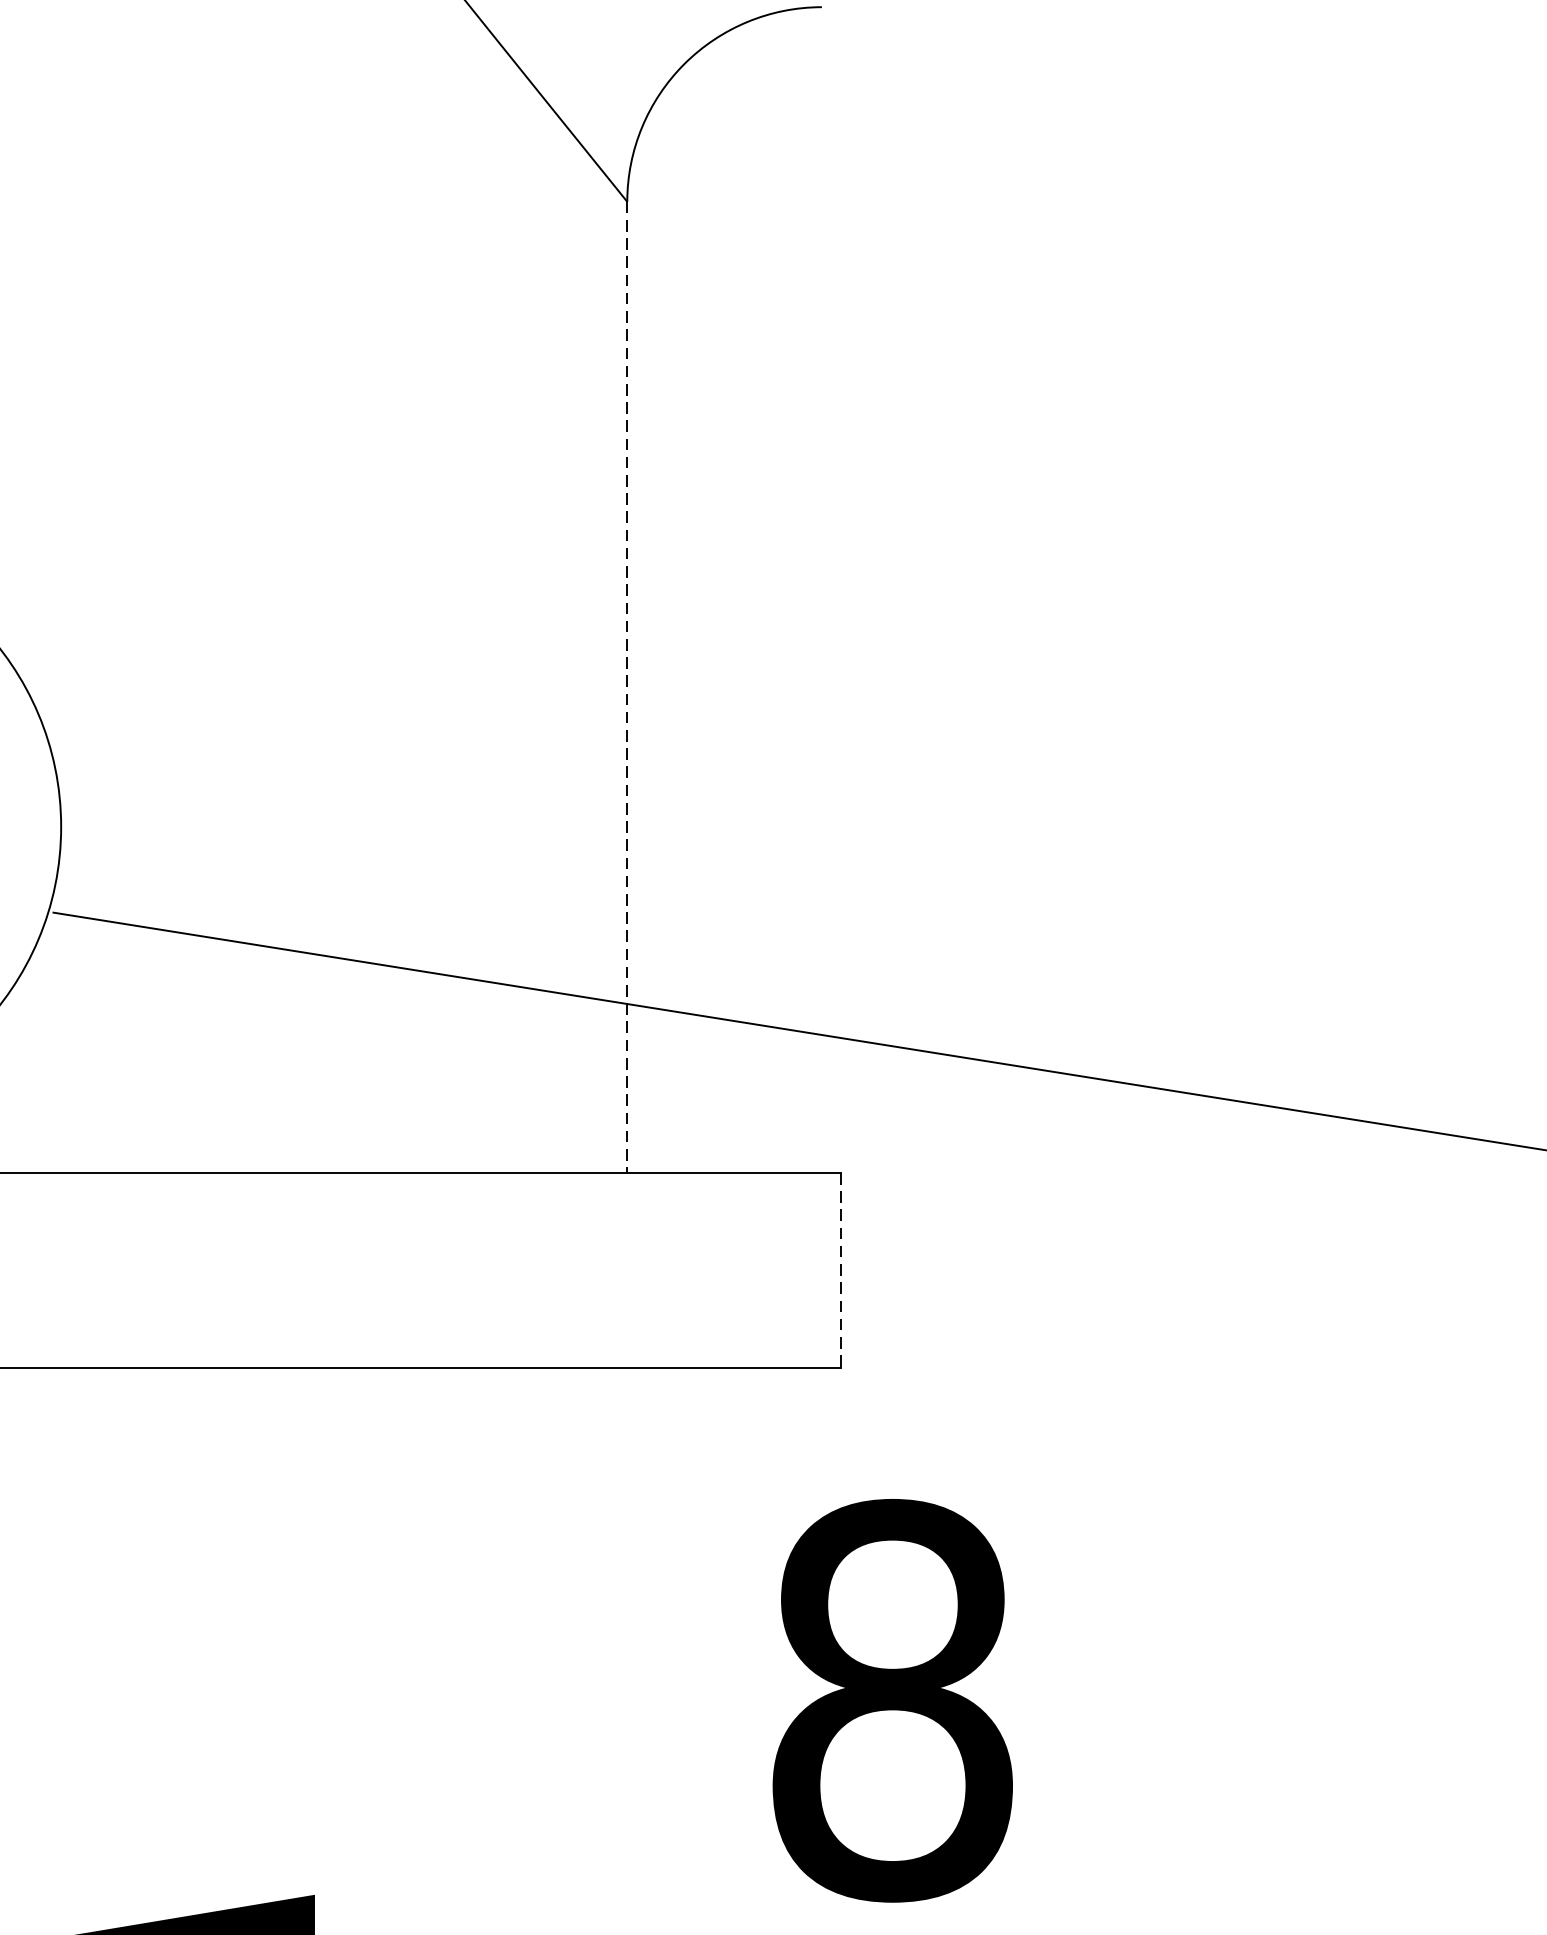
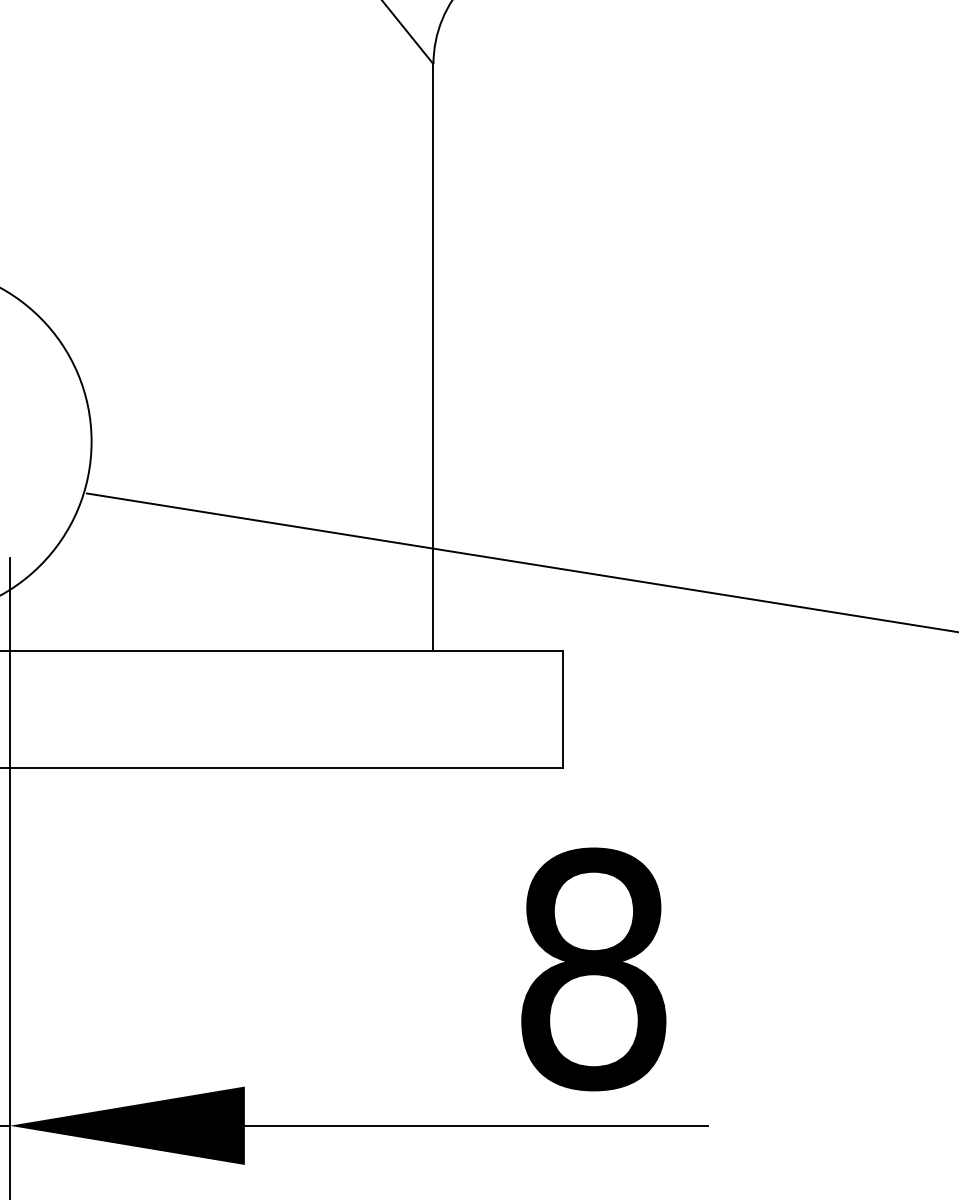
line: (627, 687) -> (433, 357), dashed -> solid
line: (840, 1270) -> (562, 709), dashed -> solid

